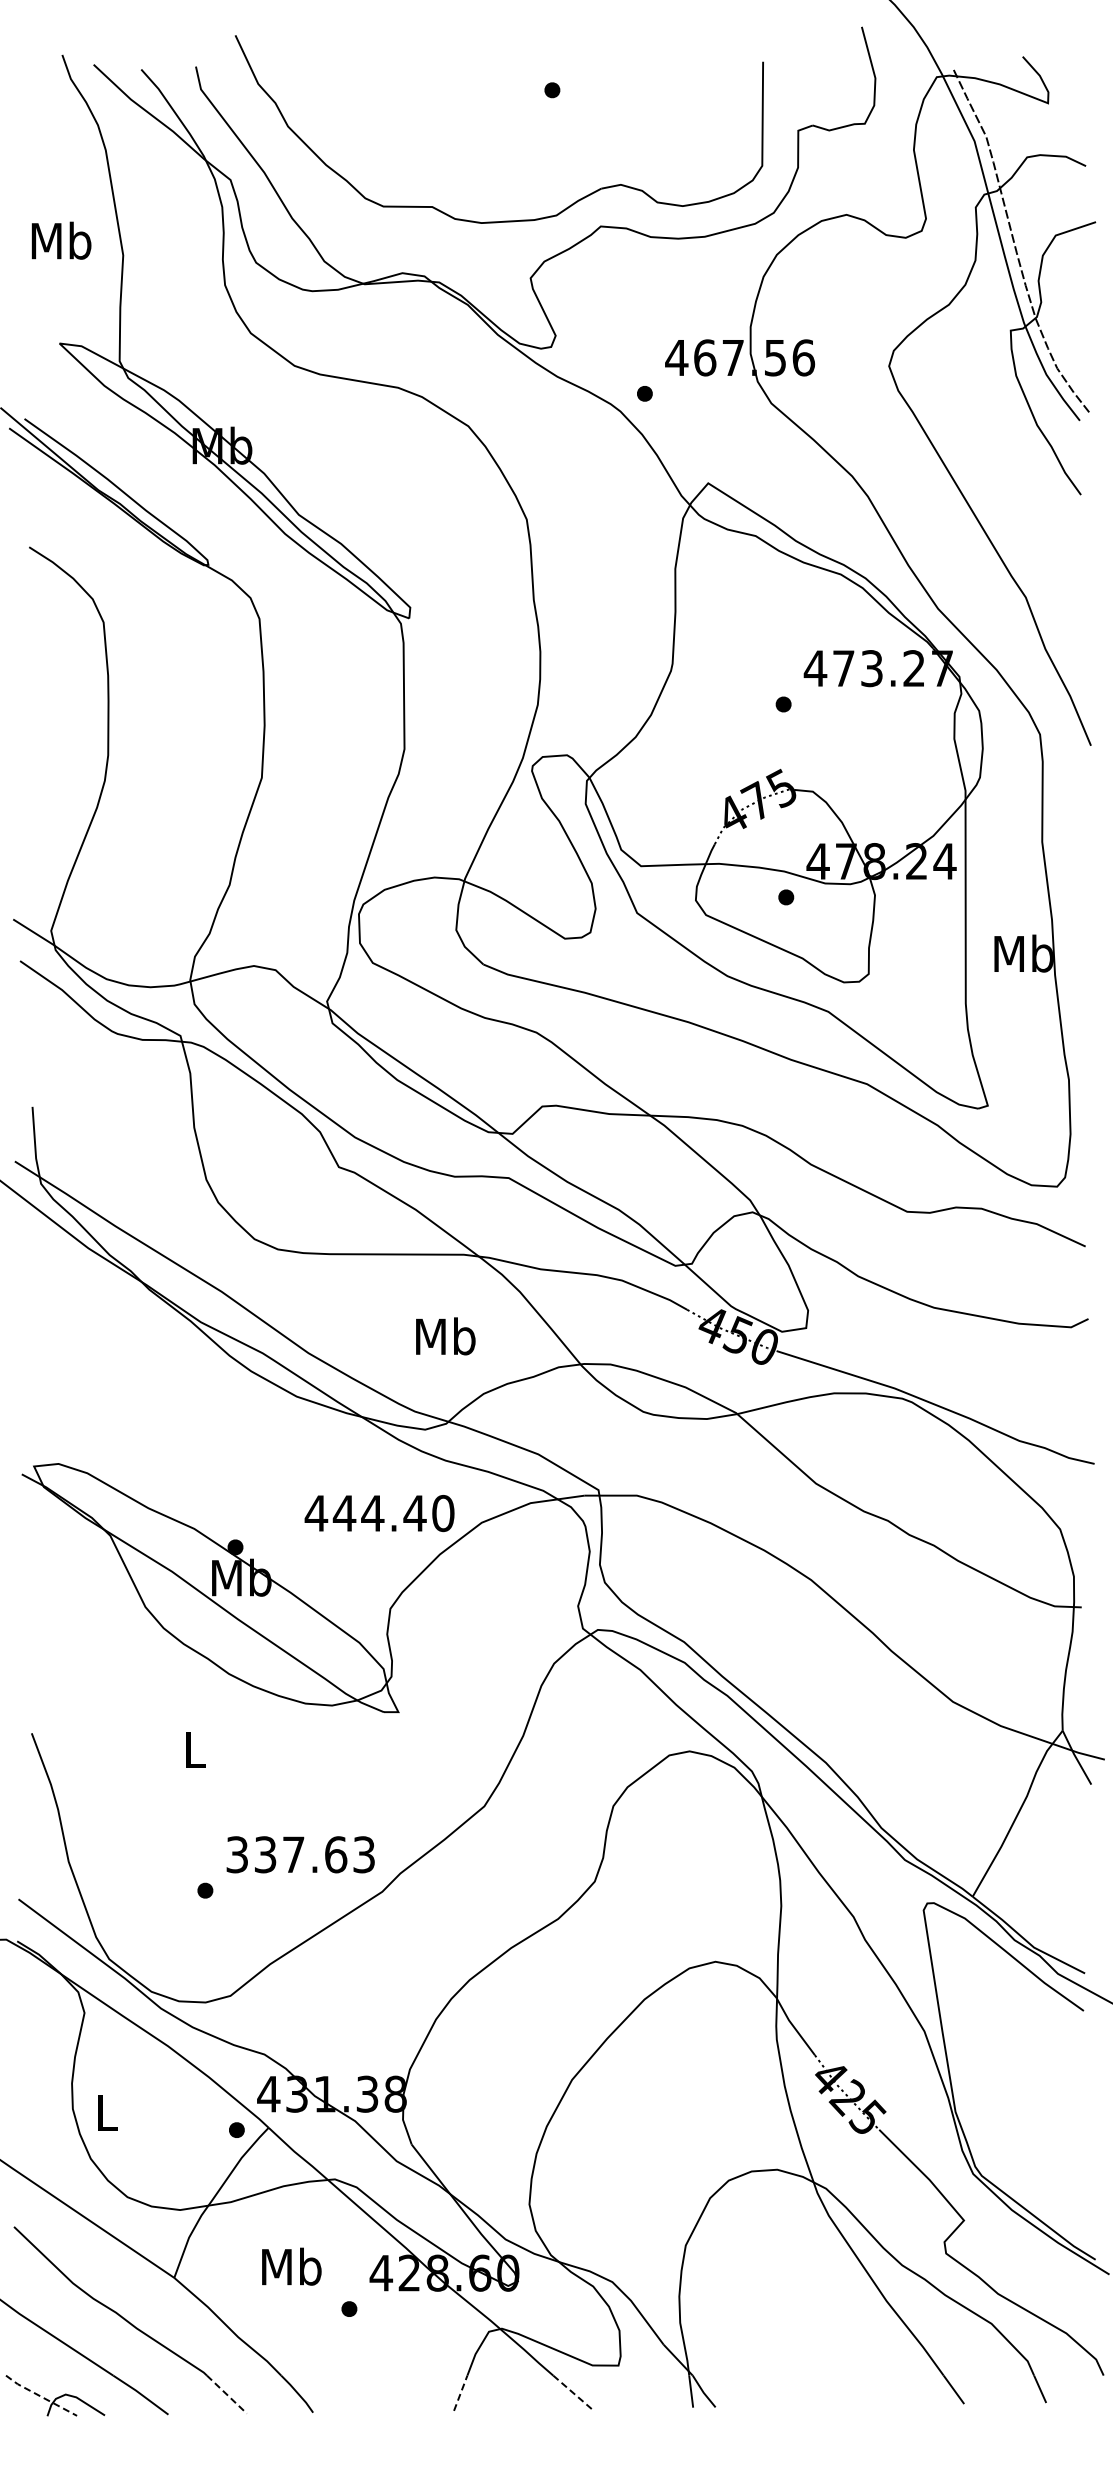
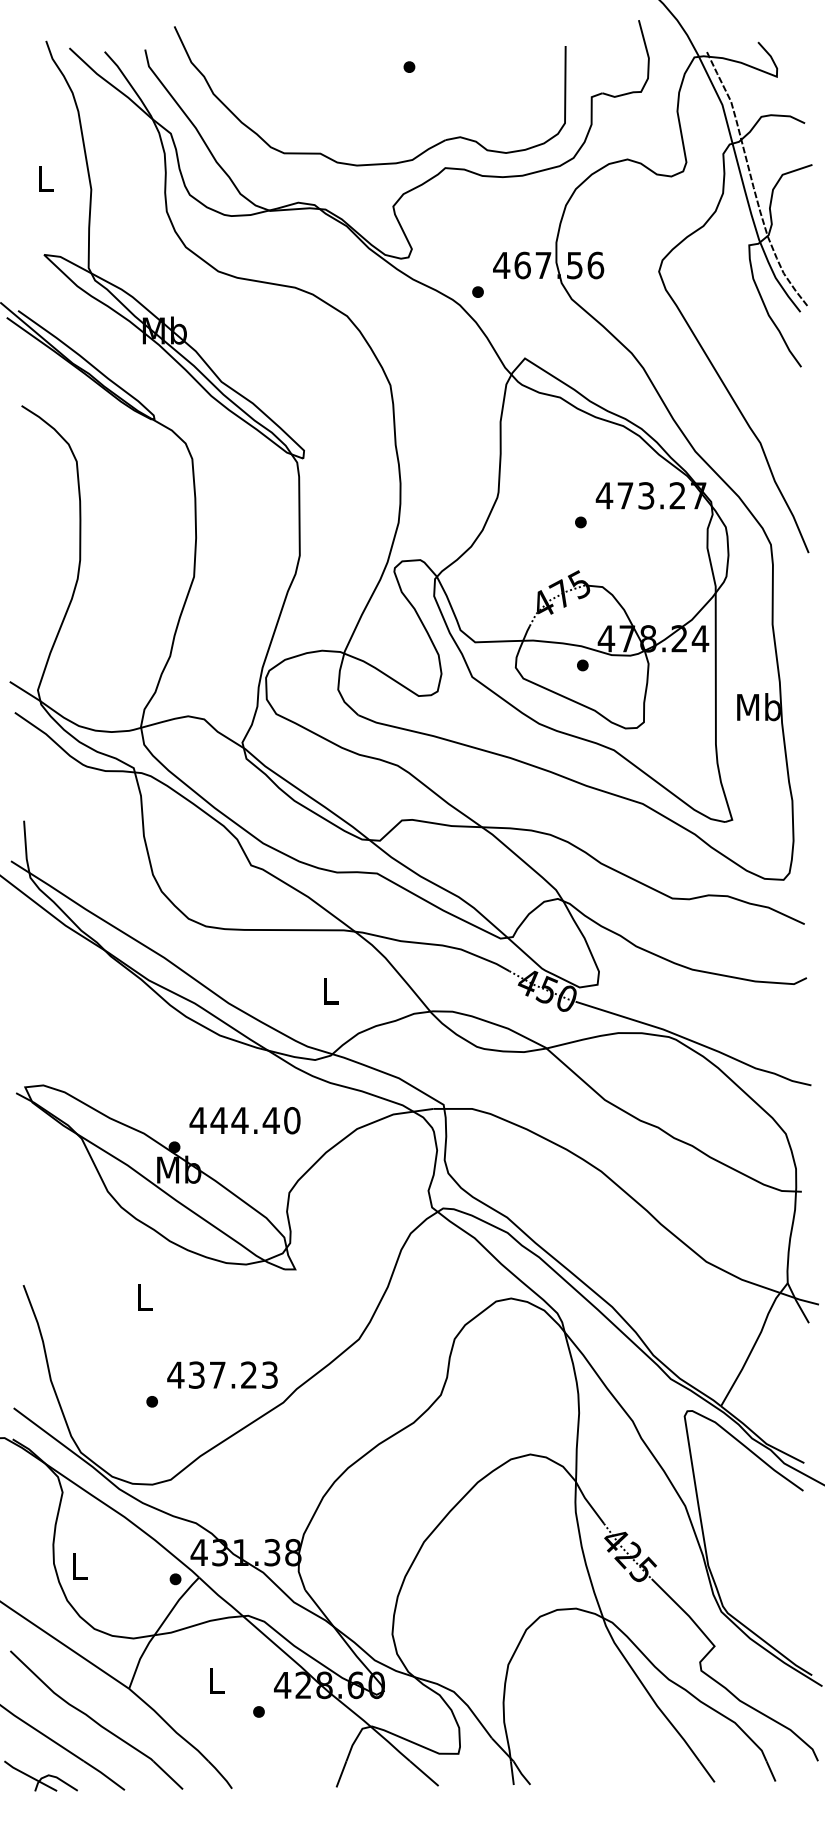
text: (61, 240) -> (45, 178), Mb -> L
text: (445, 1336) -> (330, 990), Mb -> L
text: (379, 1513) -> (244, 1120), moved
text: (286, 1854) -> (212, 1374), 337.63 -> 437.23
text: (291, 2266) -> (216, 1680), Mb -> L
line: (572, 2391) -> (424, 1773), dashed -> solid
line: (460, 2393) -> (341, 1774), dashed -> solid
line: (226, 2394) -> (167, 1775), dashed -> solid
line: (40, 2396) -> (29, 1776), dashed -> solid

